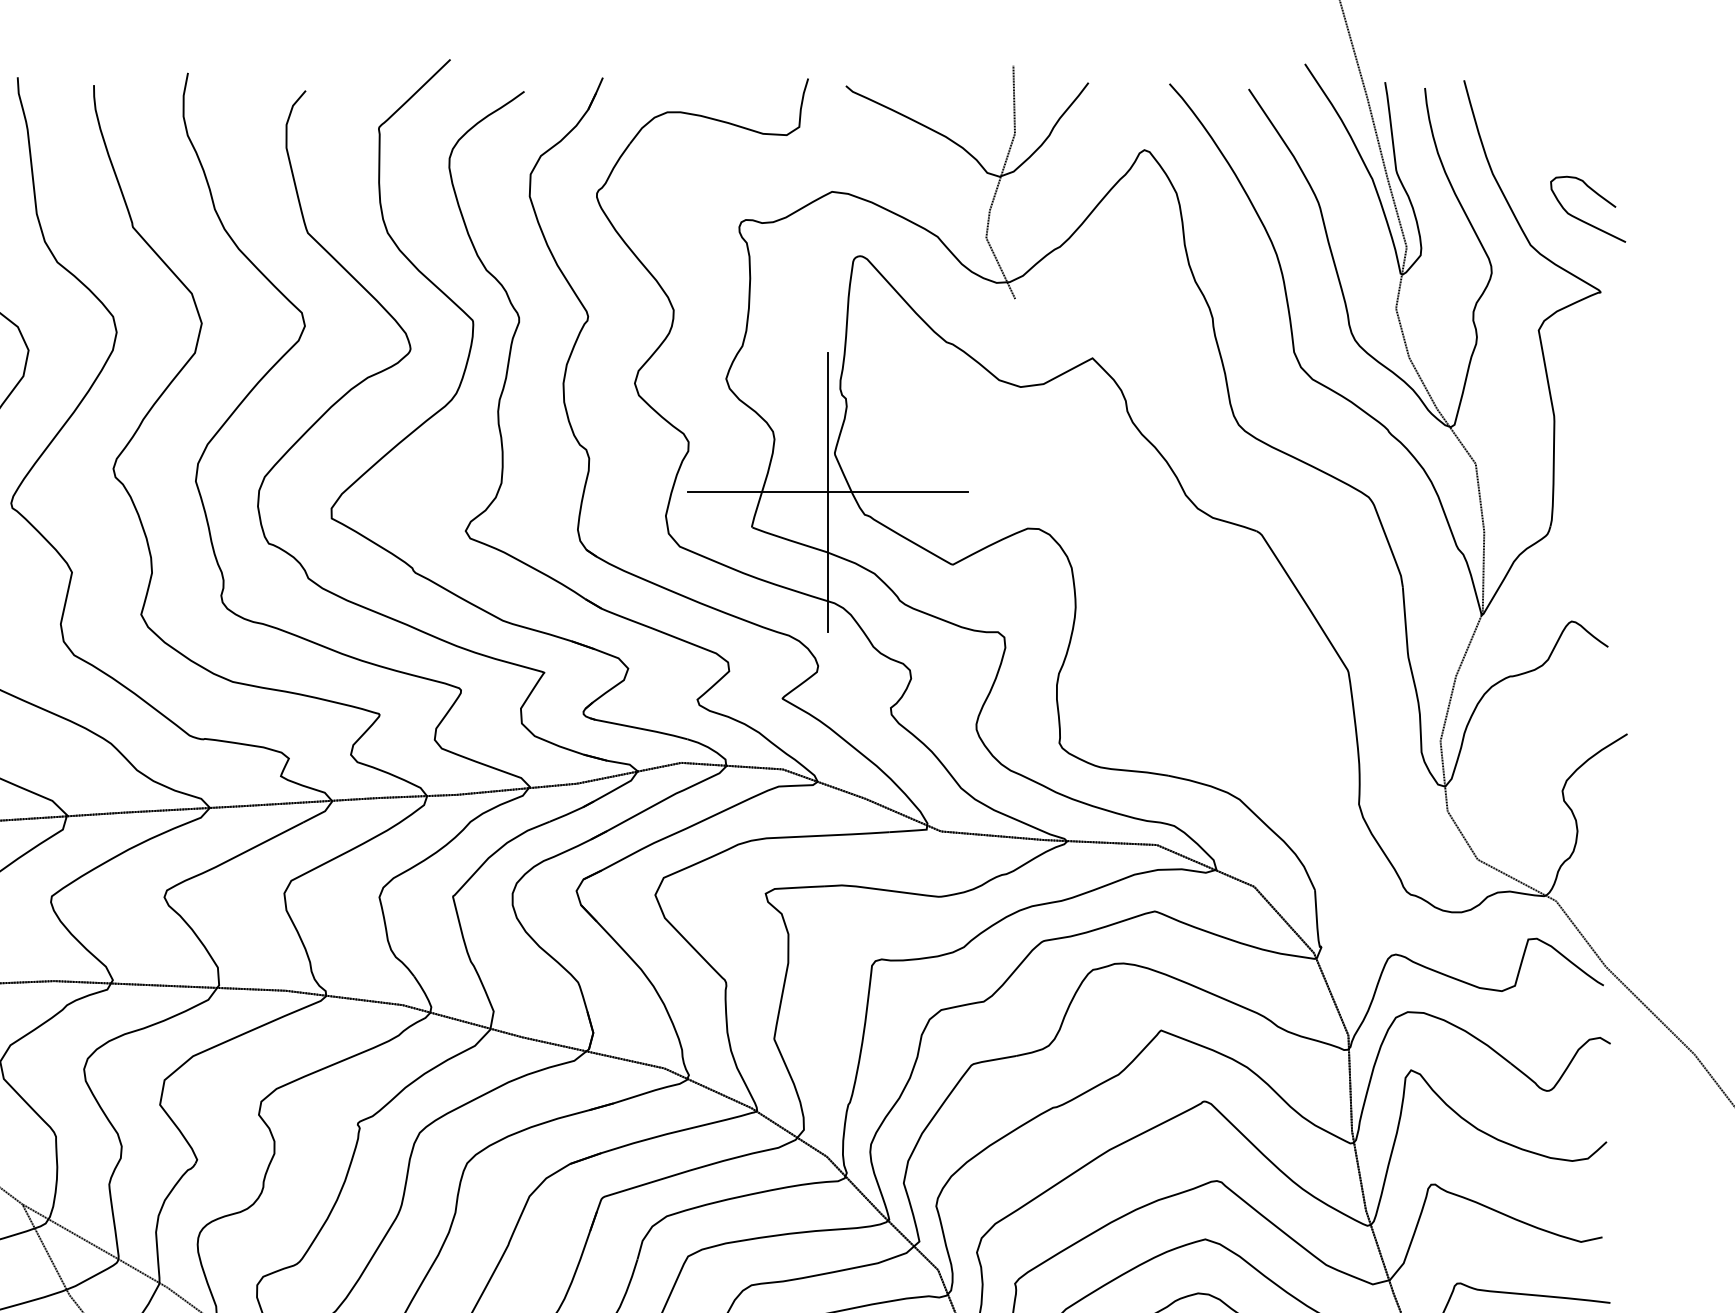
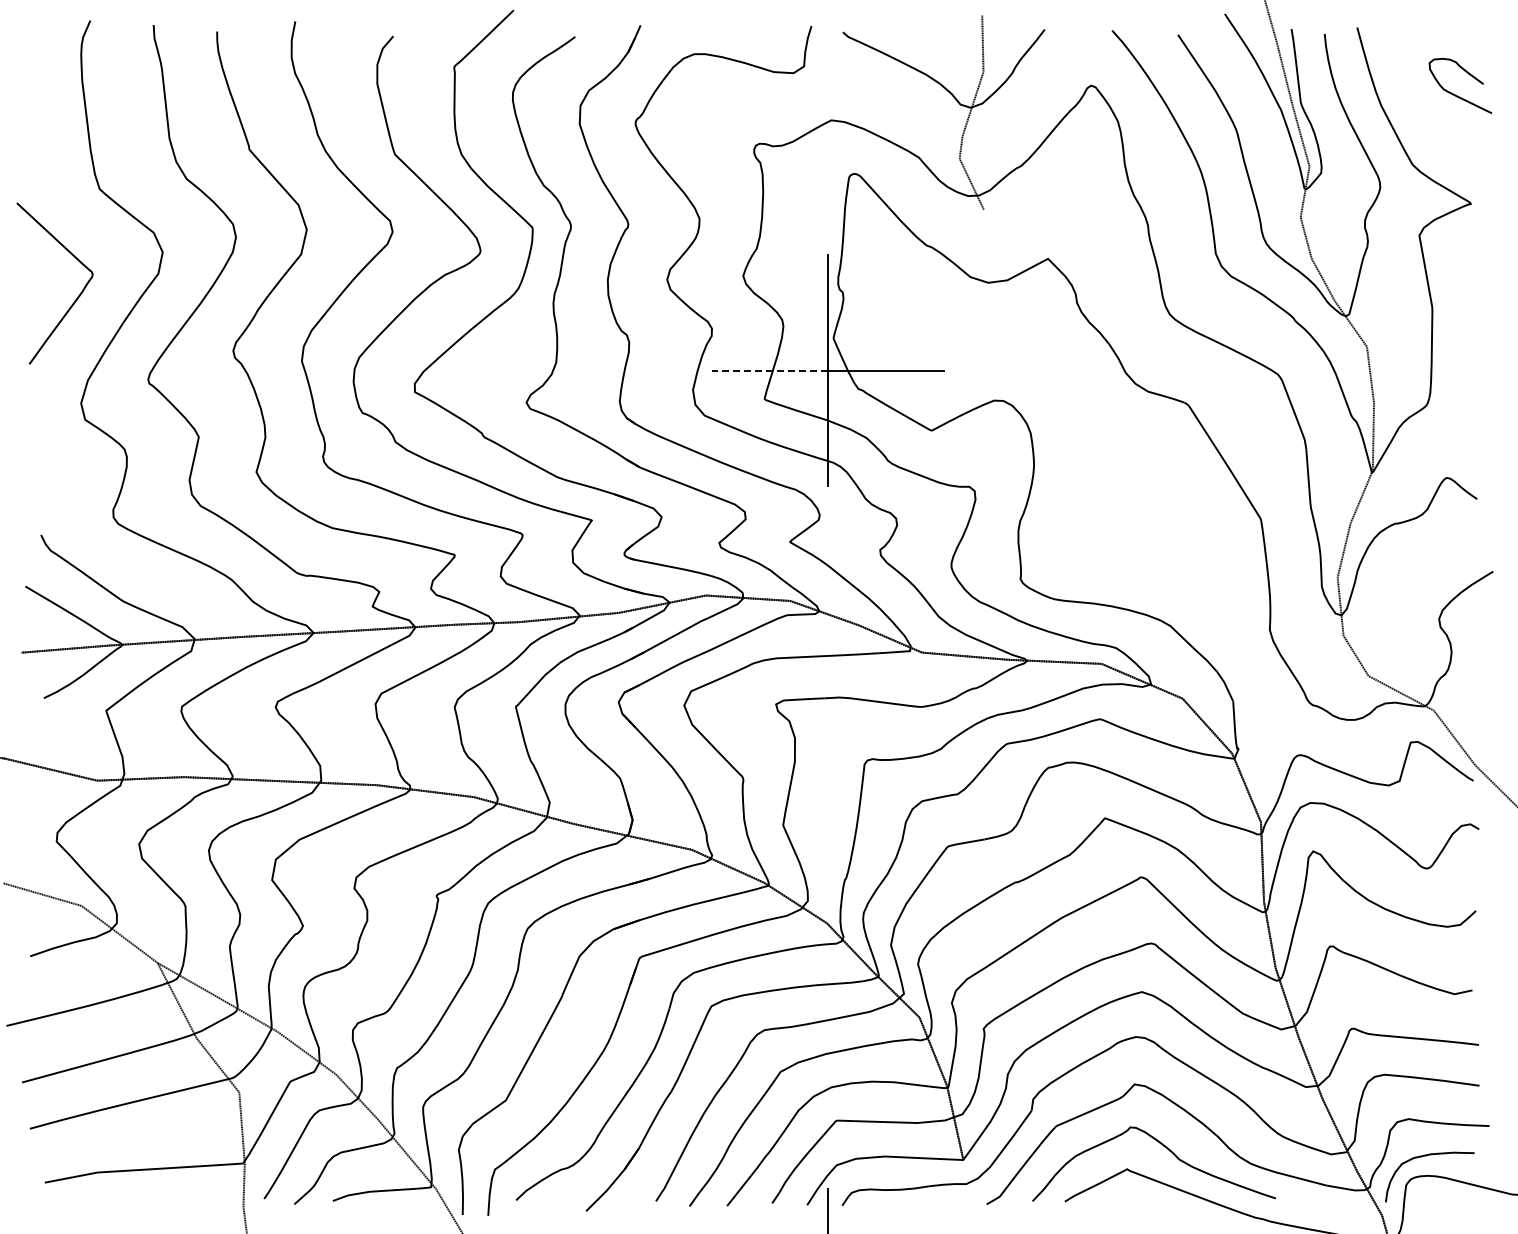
curve: (1582, 219) -> (1455, 94), moved
line: (757, 492) -> (769, 370), solid -> dashed

